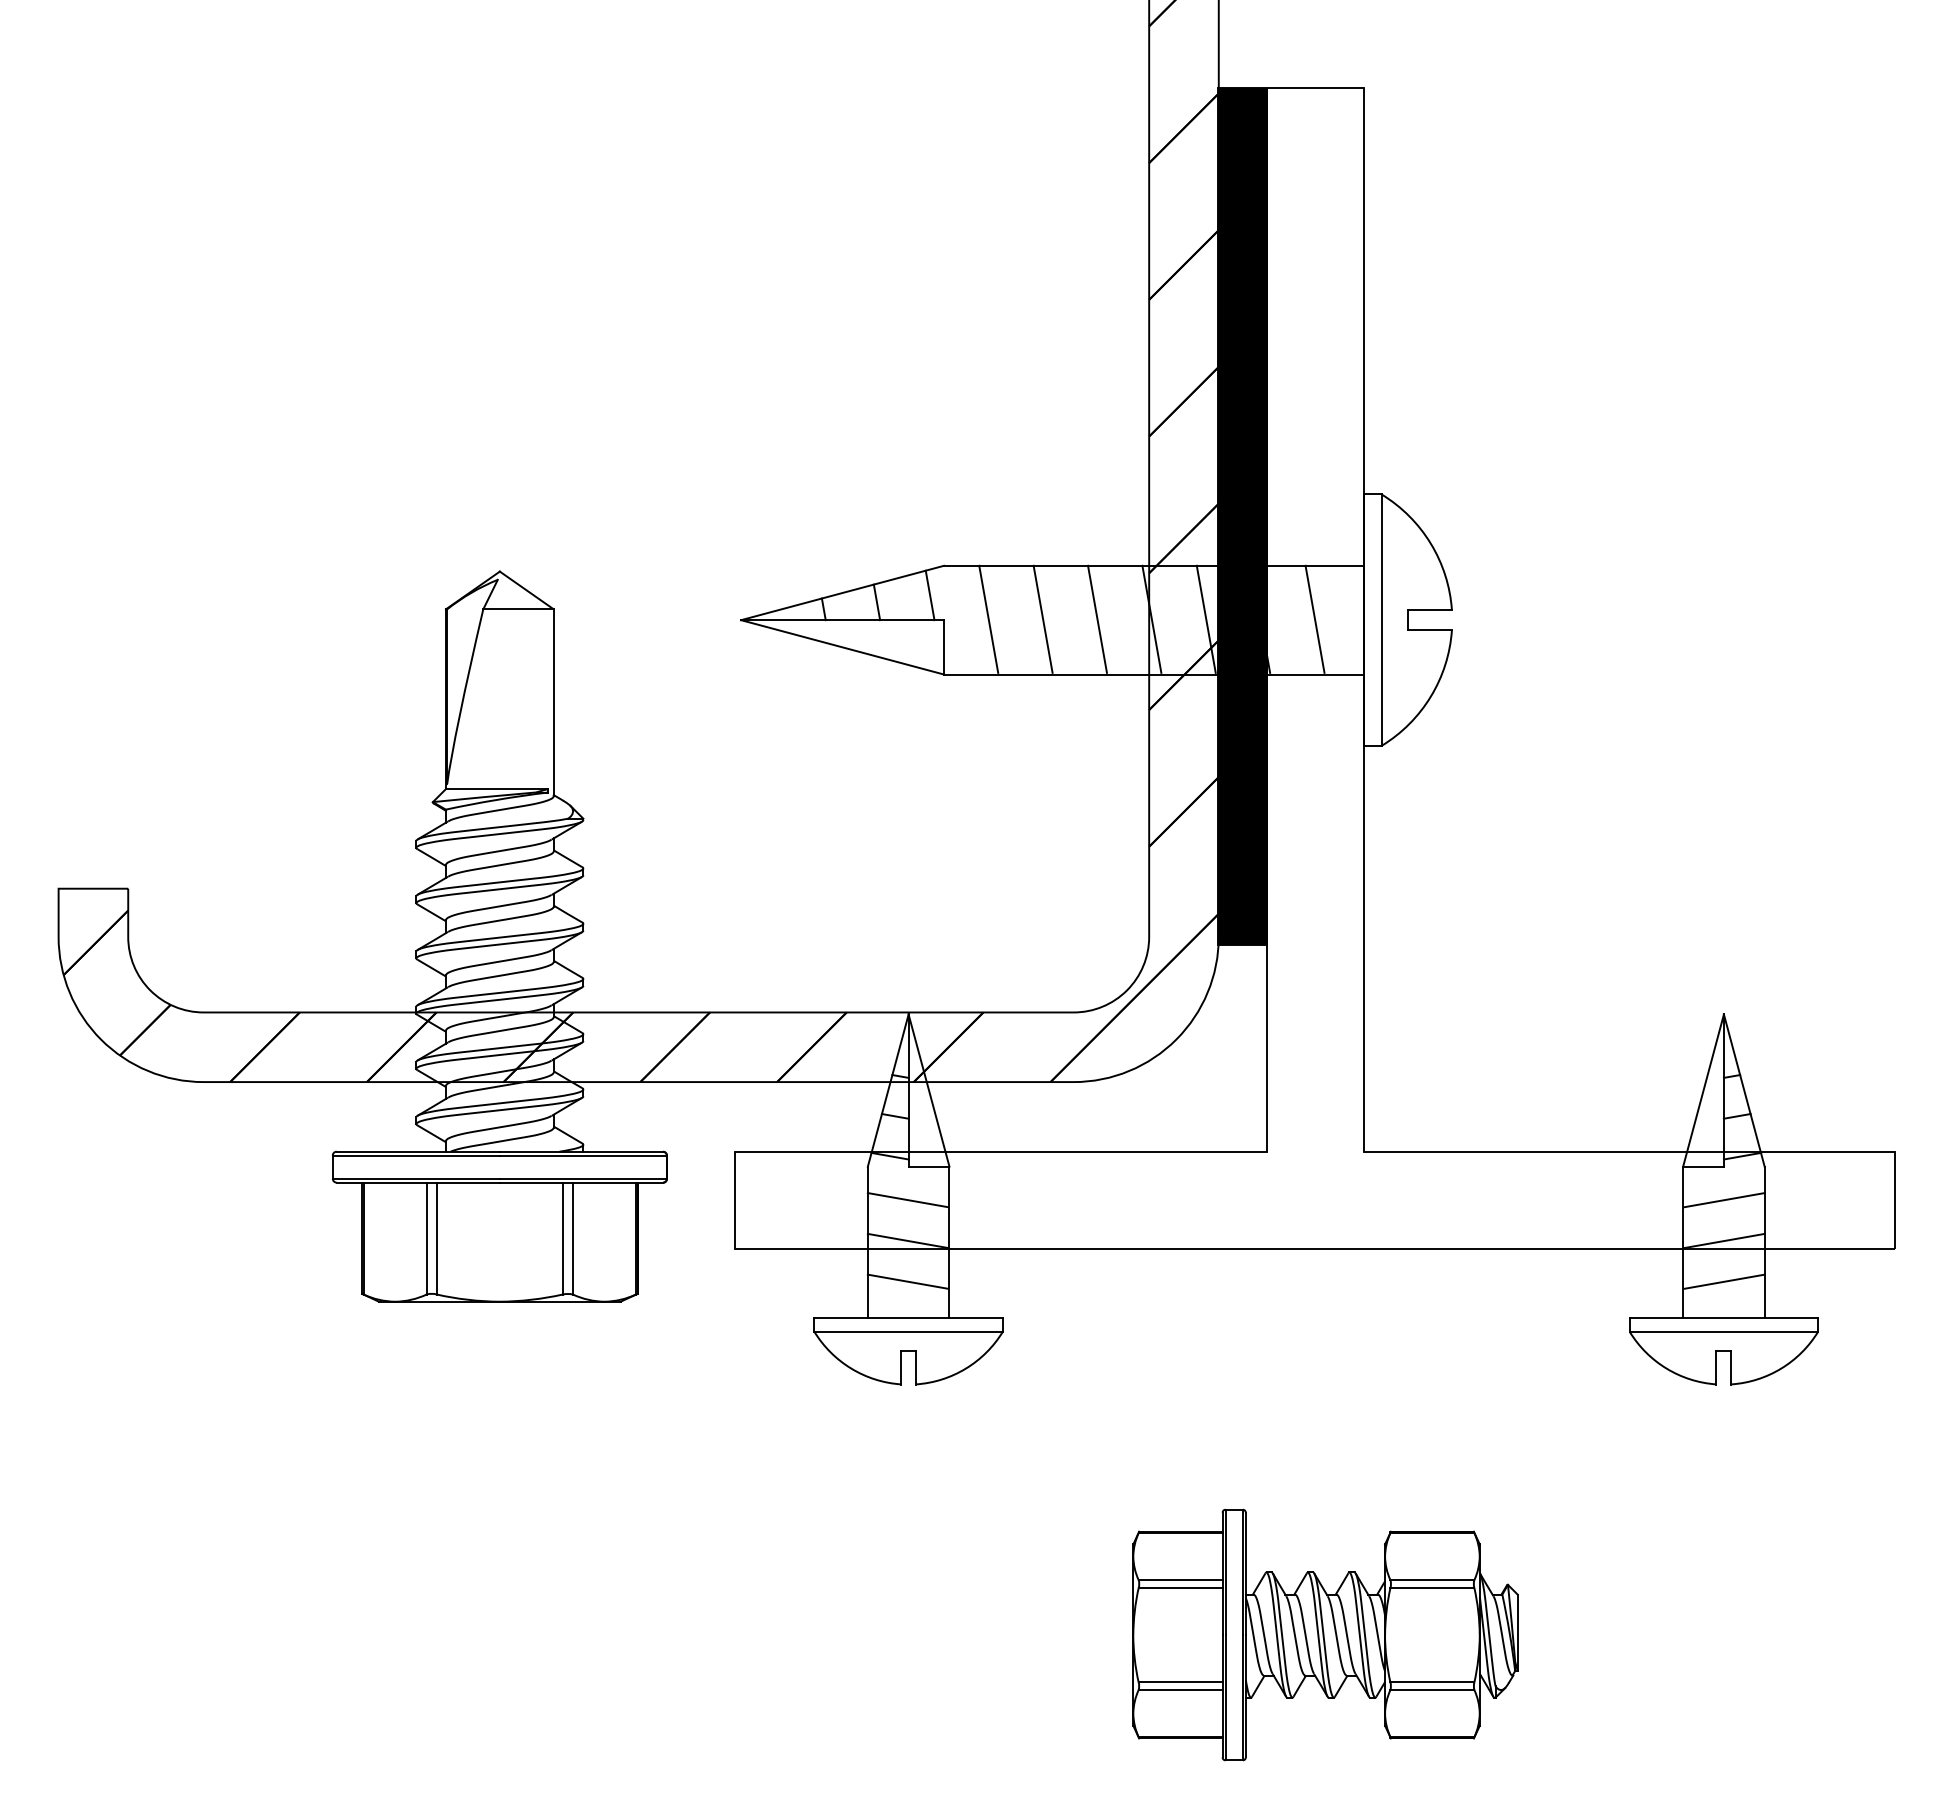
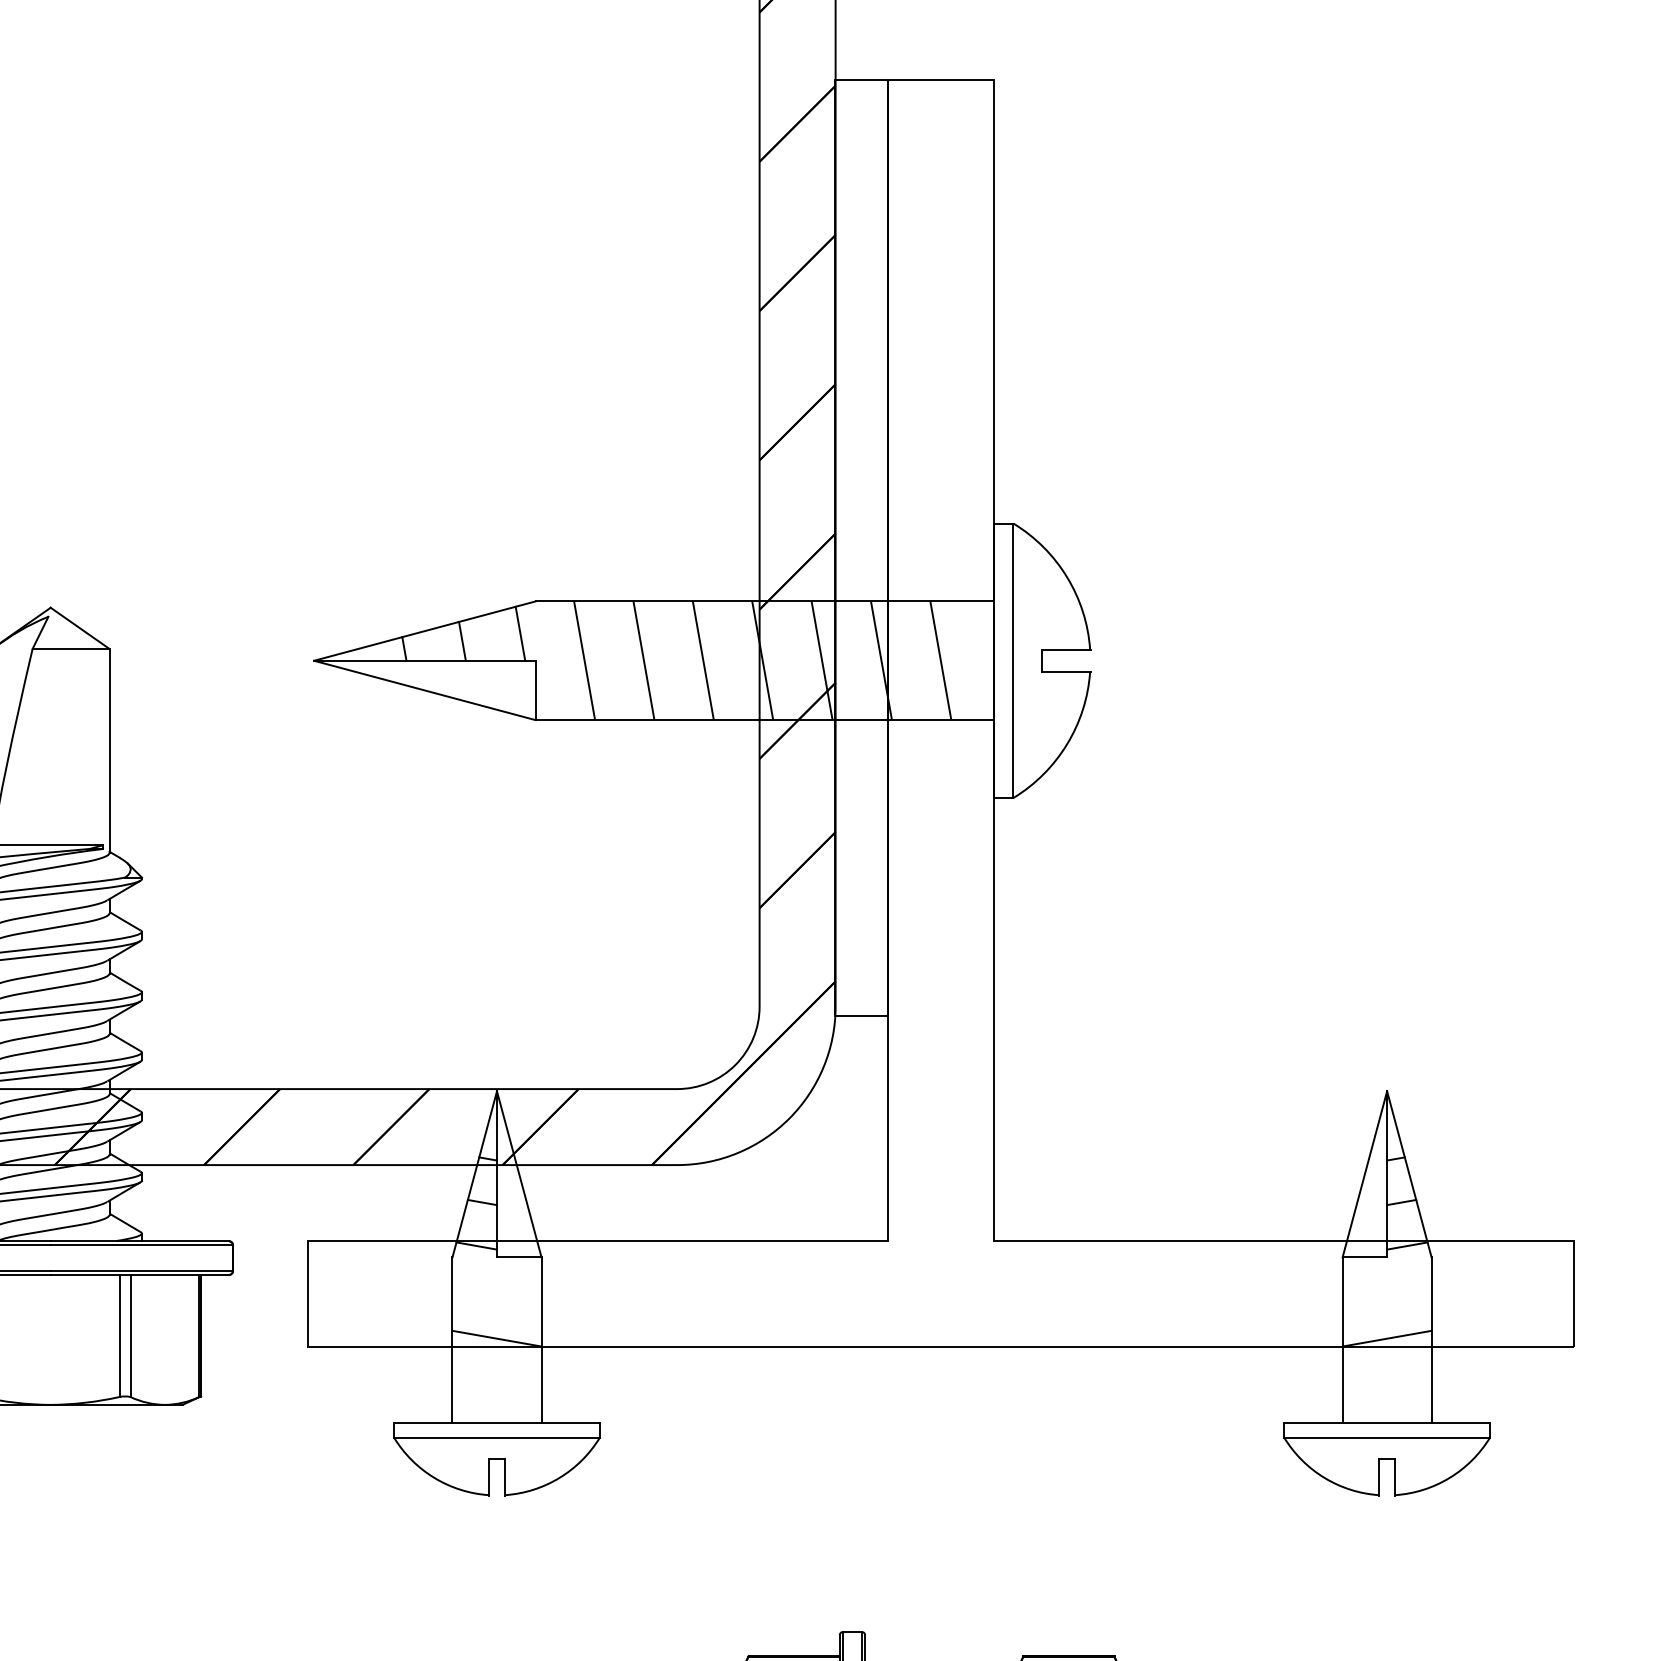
fill: (1242, 516) -> (861, 547), removed
line: (907, 1200) -> (495, 1294), removed
line: (1724, 1200) -> (1387, 1294), removed
line: (907, 1281) -> (495, 1382), removed
line: (1724, 1281) -> (1387, 1382), removed

